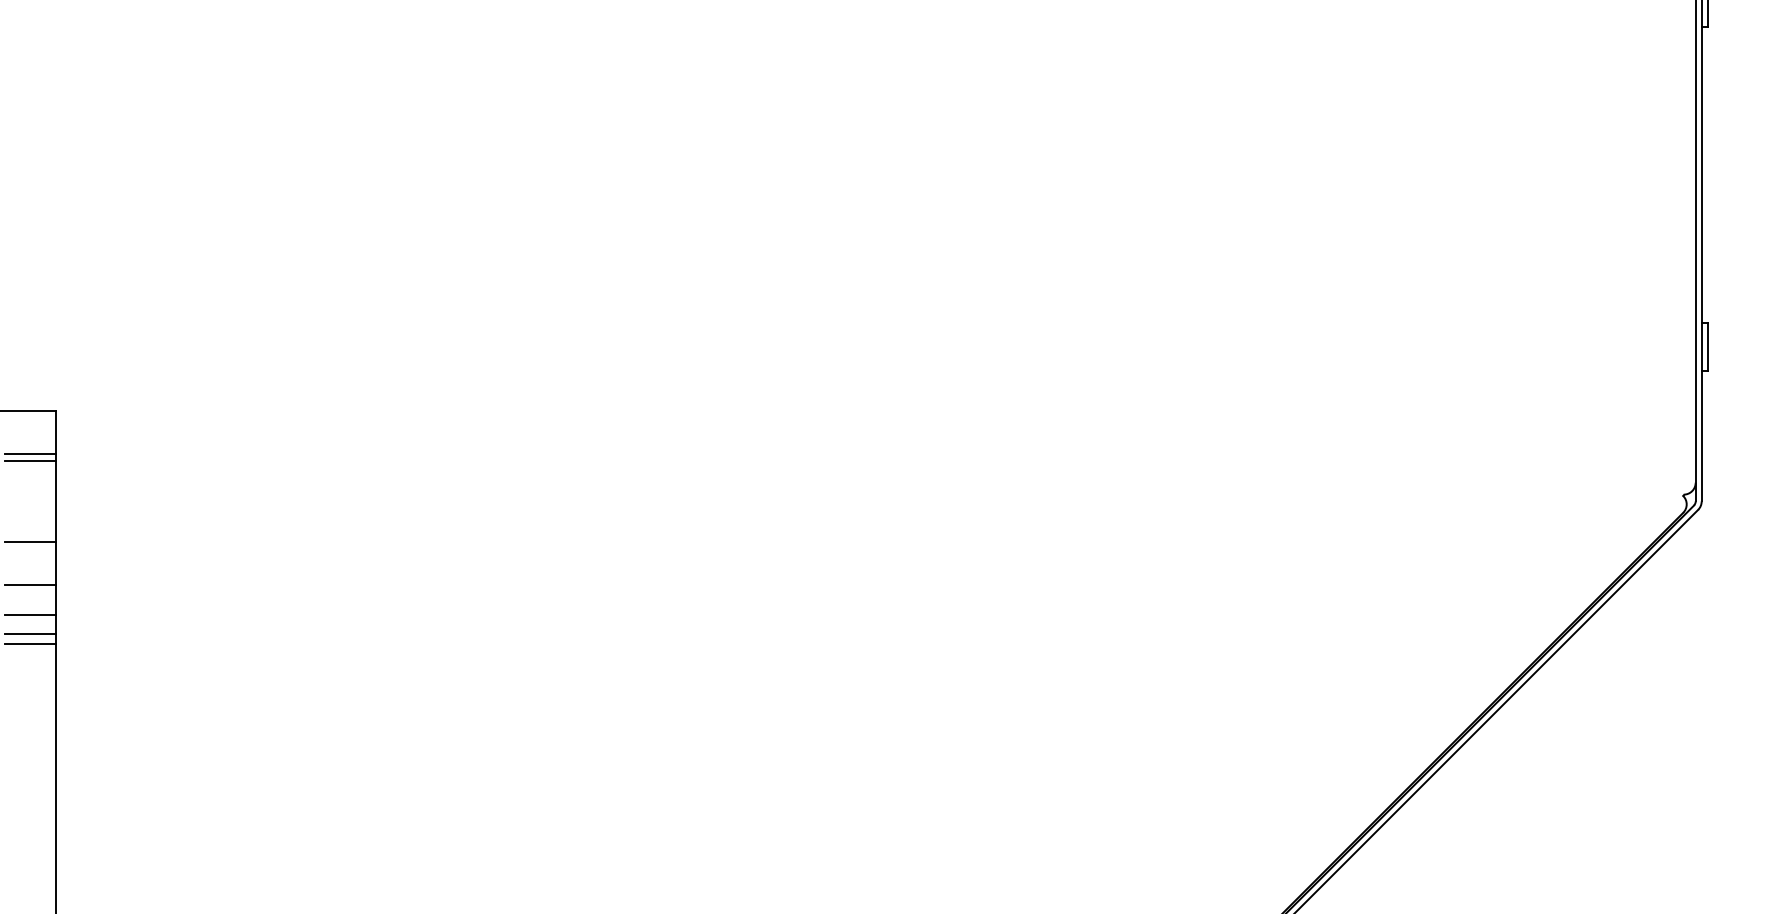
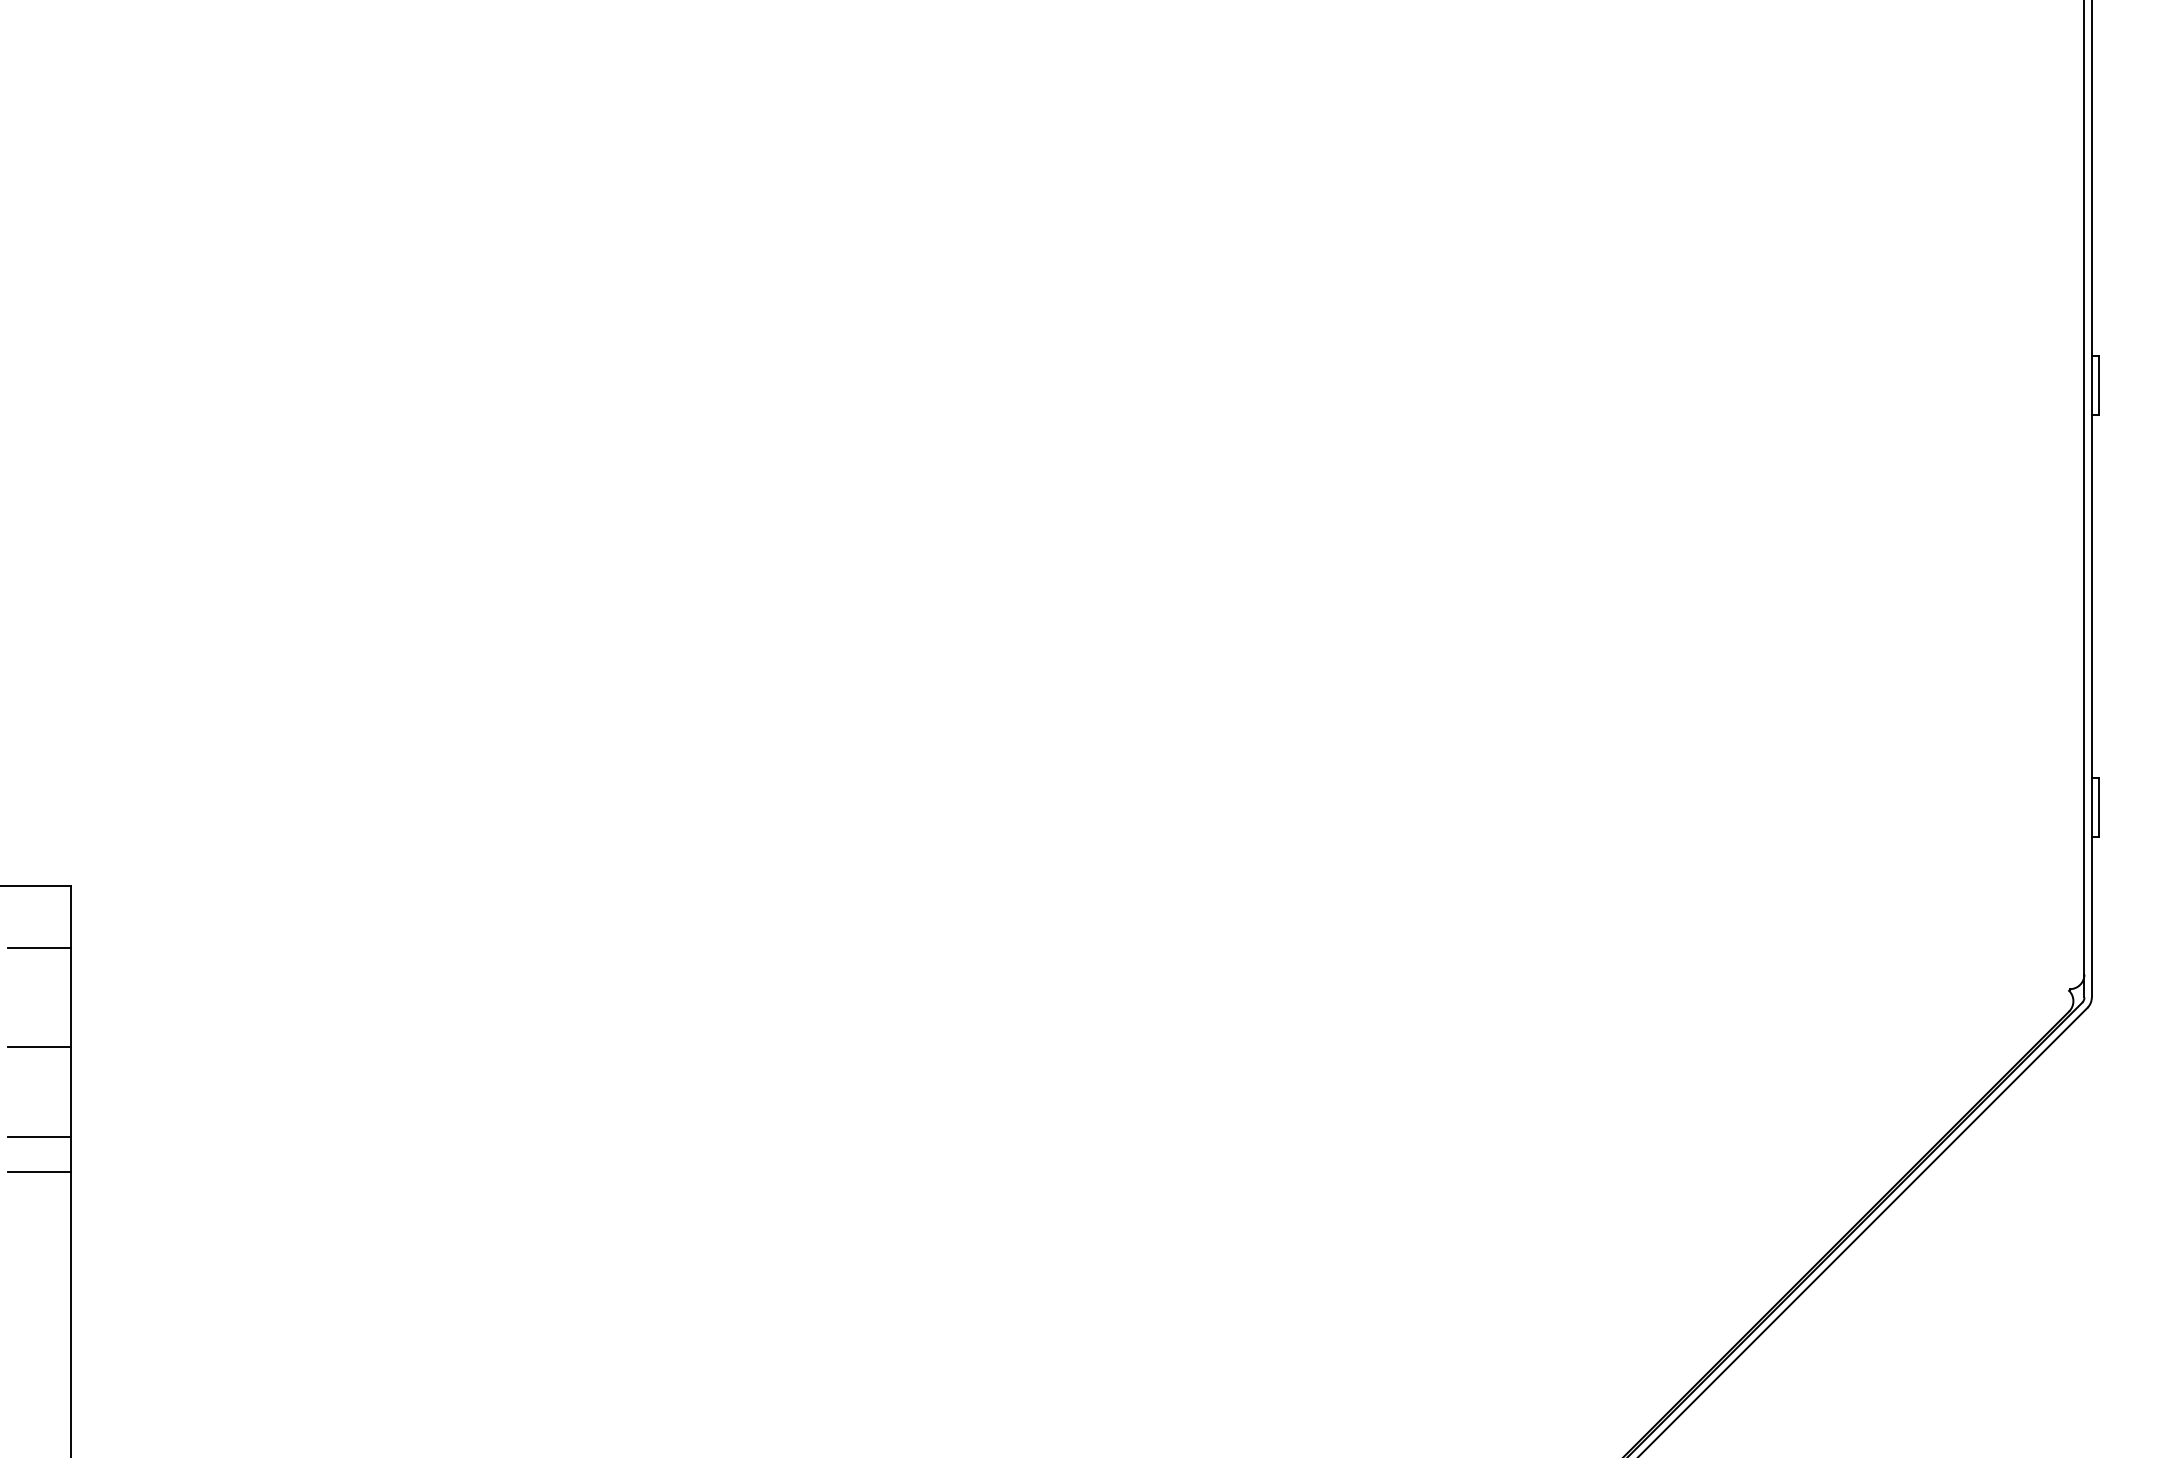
line: (30, 454) -> (39, 939), removed
line: (30, 584) -> (39, 1099), removed
line: (30, 634) -> (39, 1160), removed

